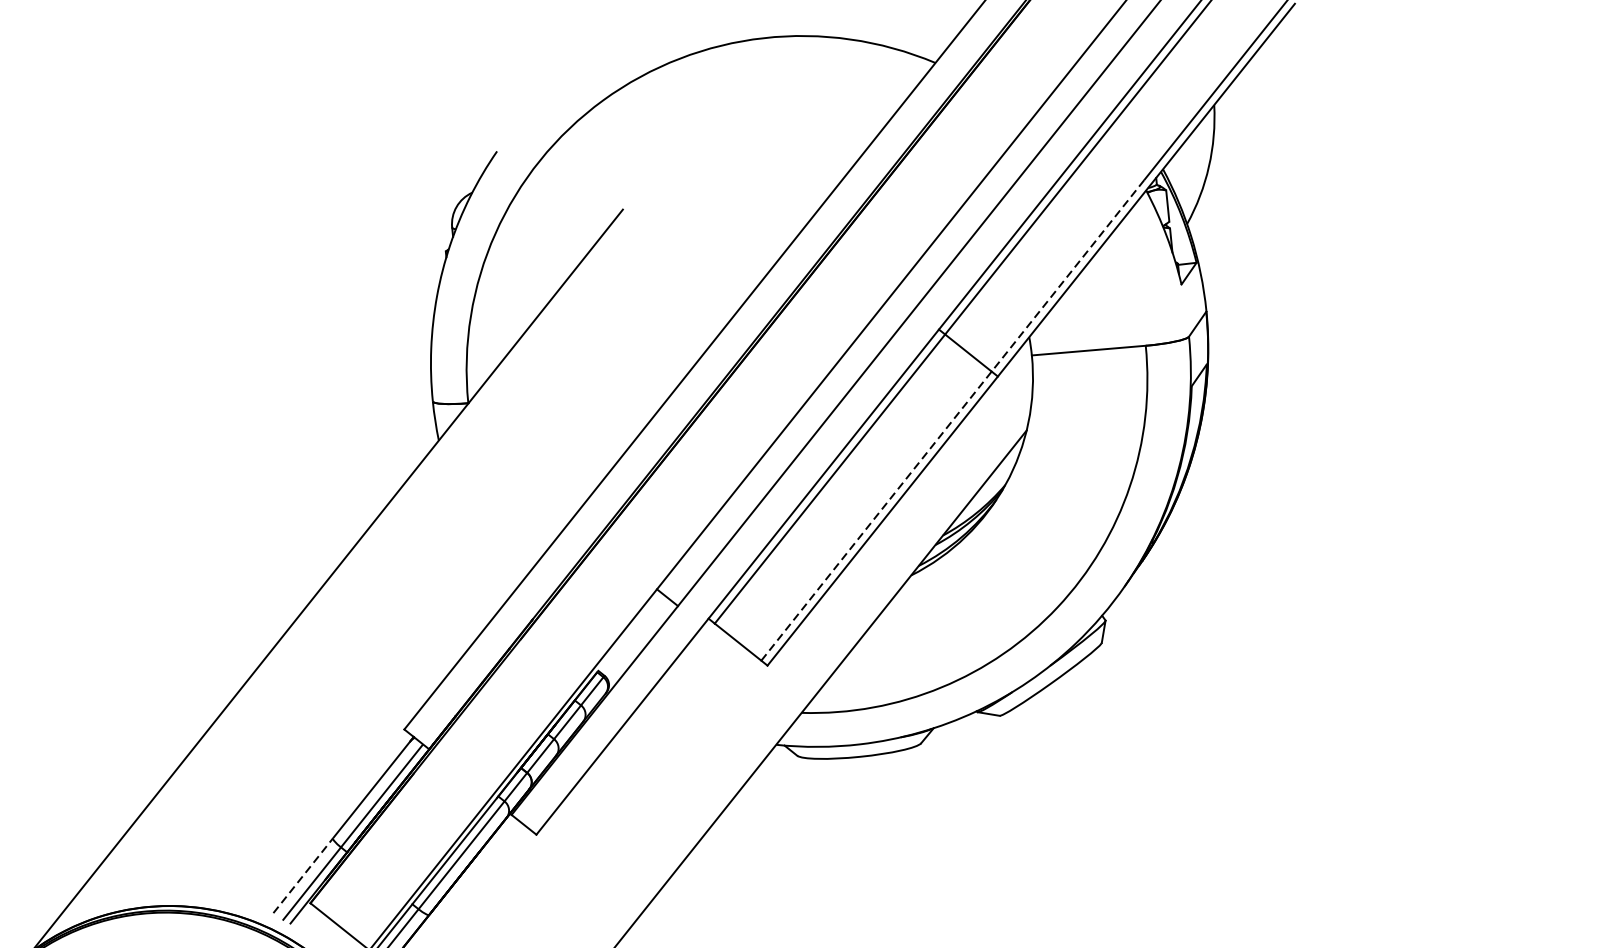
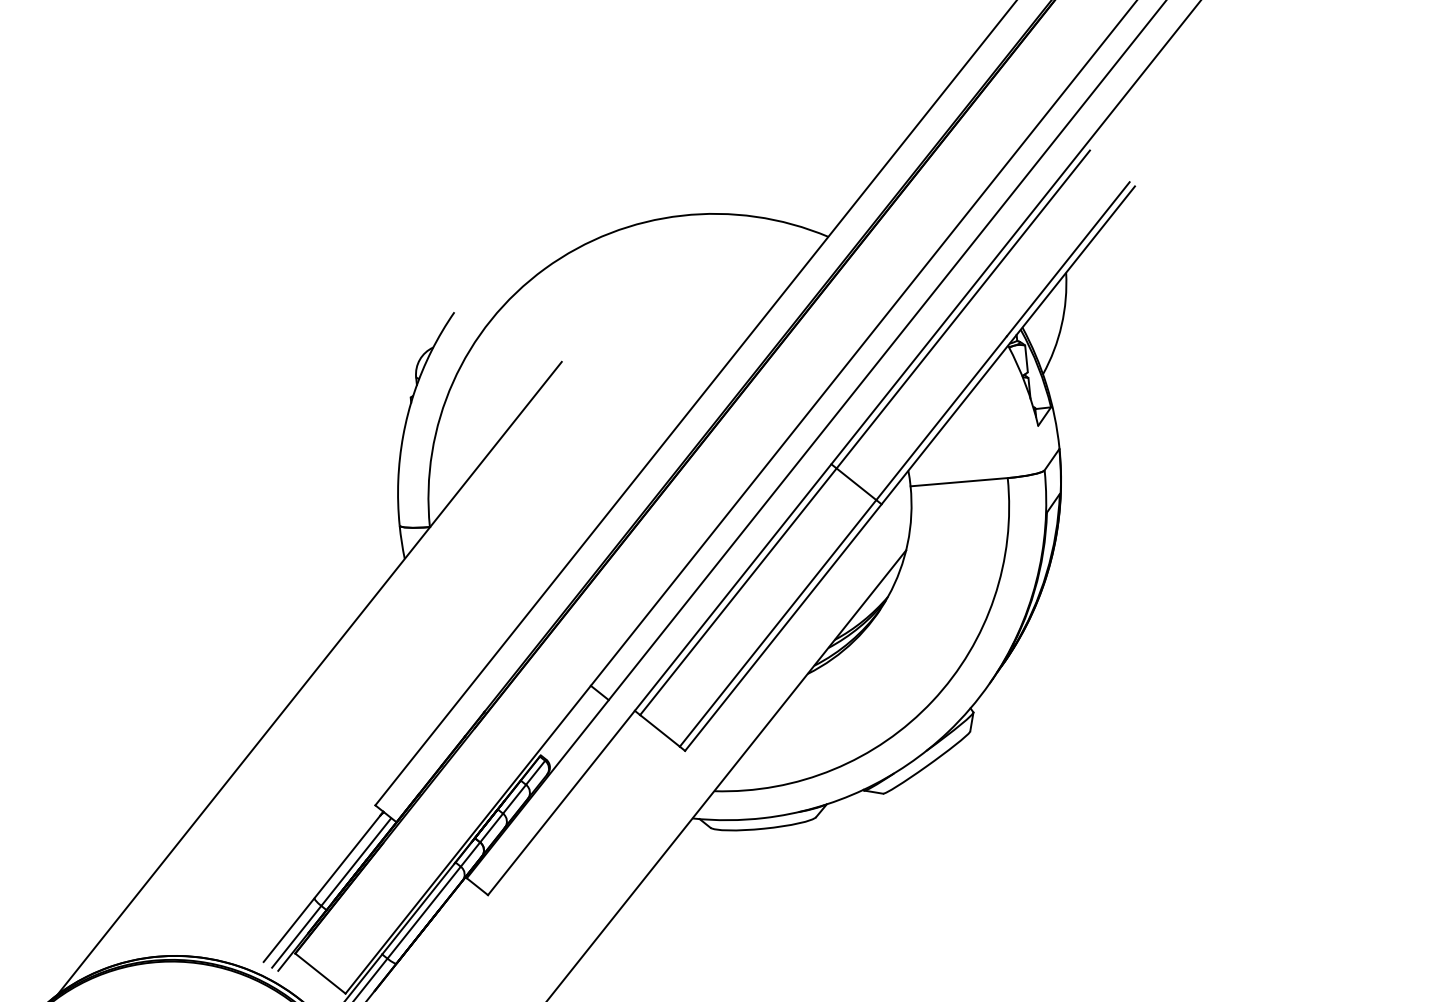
line: (953, 420) -> (843, 541), dashed -> solid
line: (303, 876) -> (289, 930), dashed -> solid

